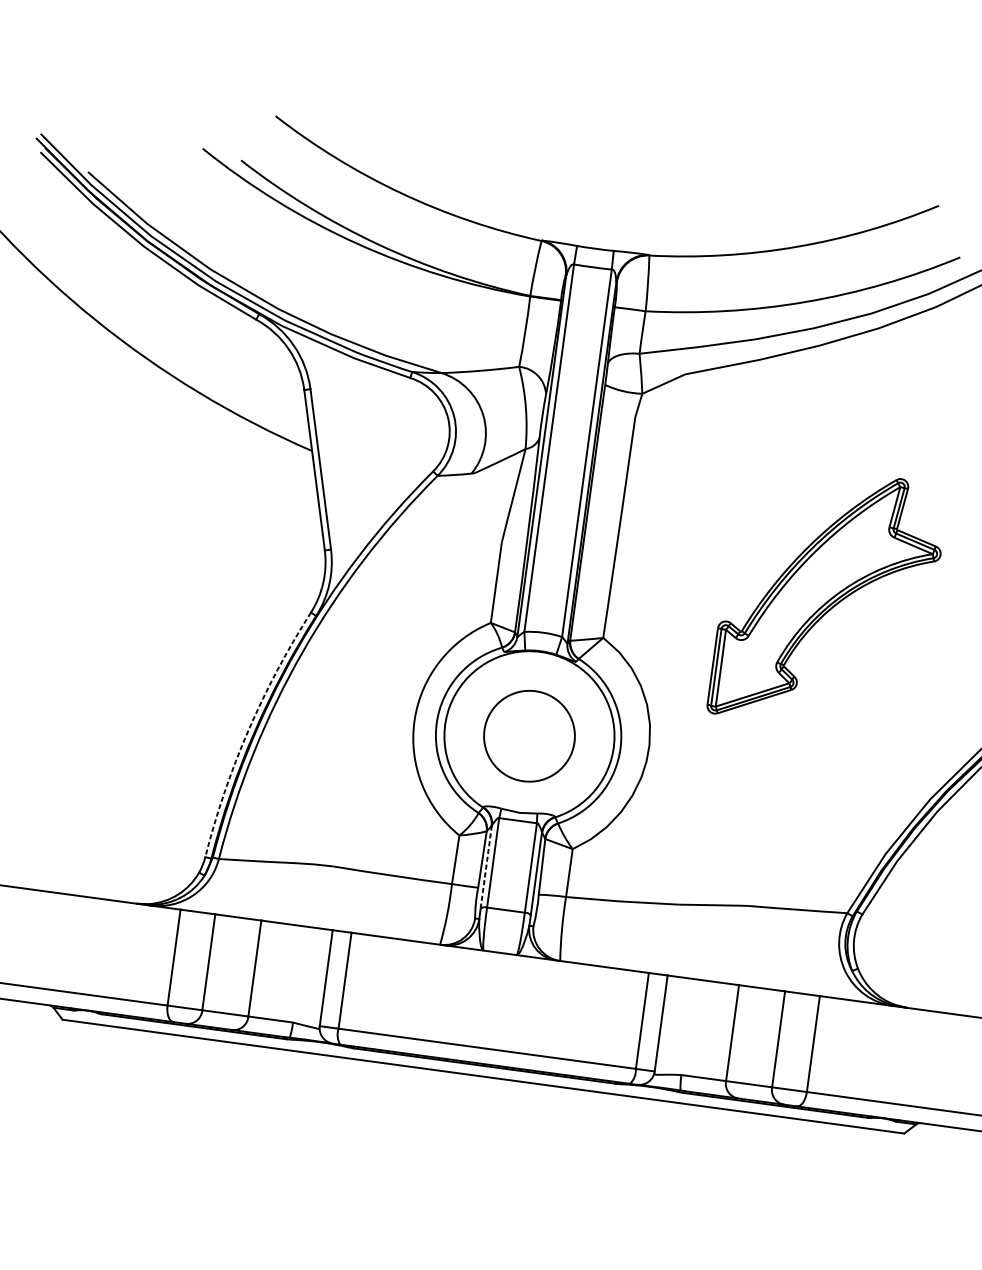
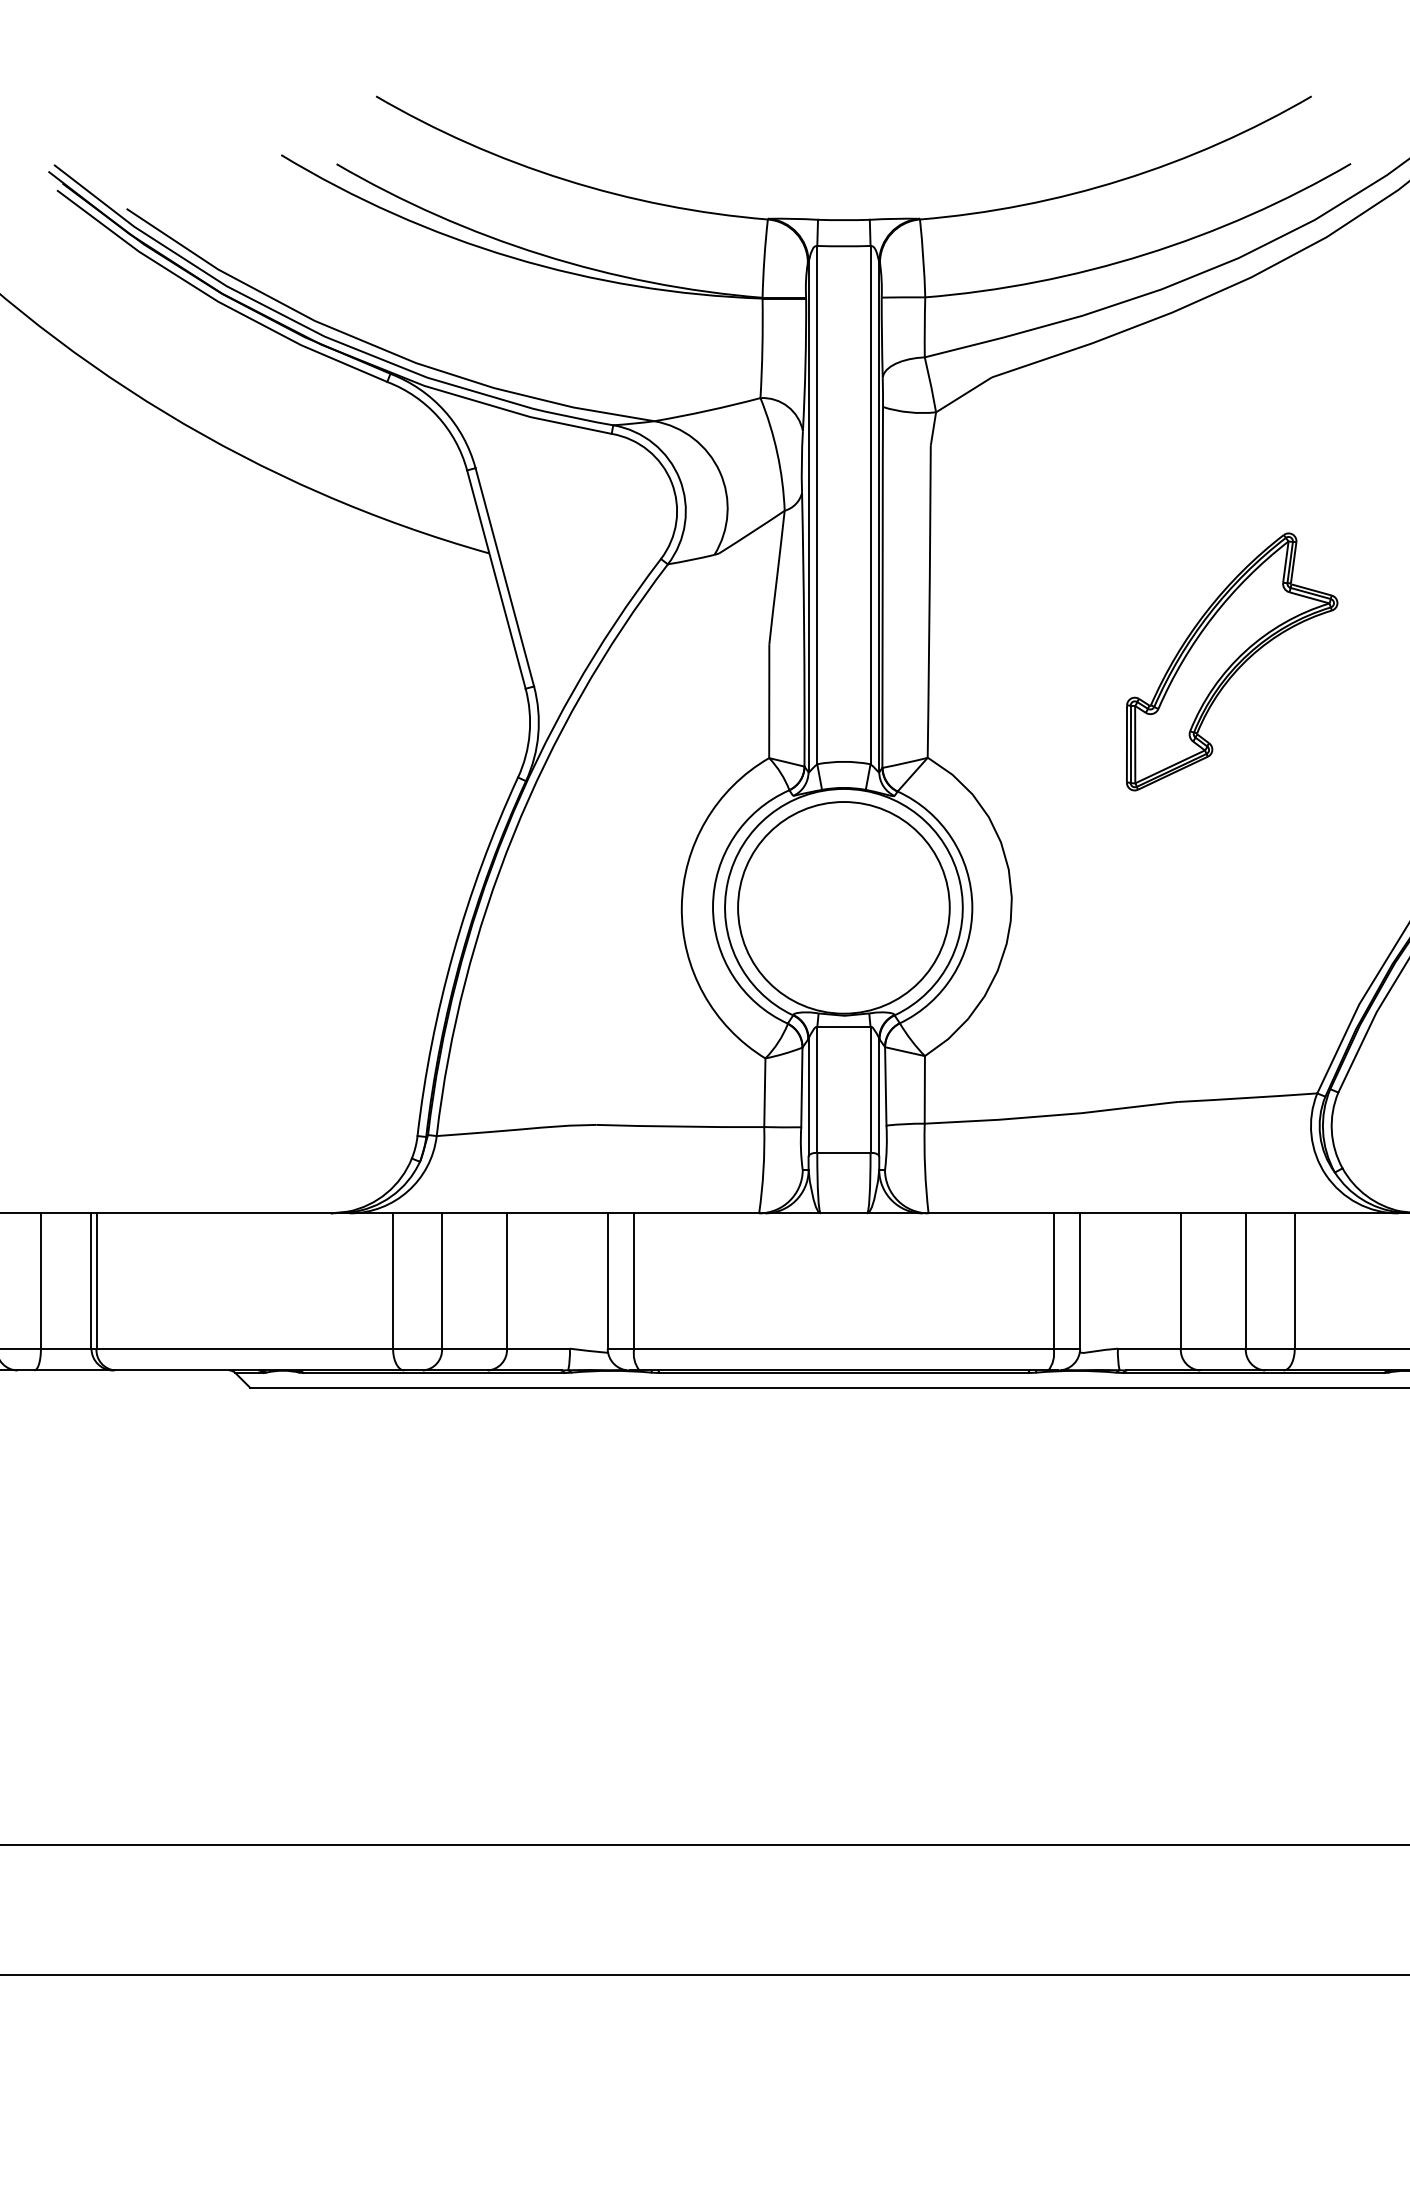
part: (828, 598) -> (1232, 661), size x0.71
arc: (248, 730) -> (453, 952), dashed -> solid
circle: (529, 735) -> (843, 907), size x1.67
line: (486, 867) -> (808, 1097), dashed -> solid

